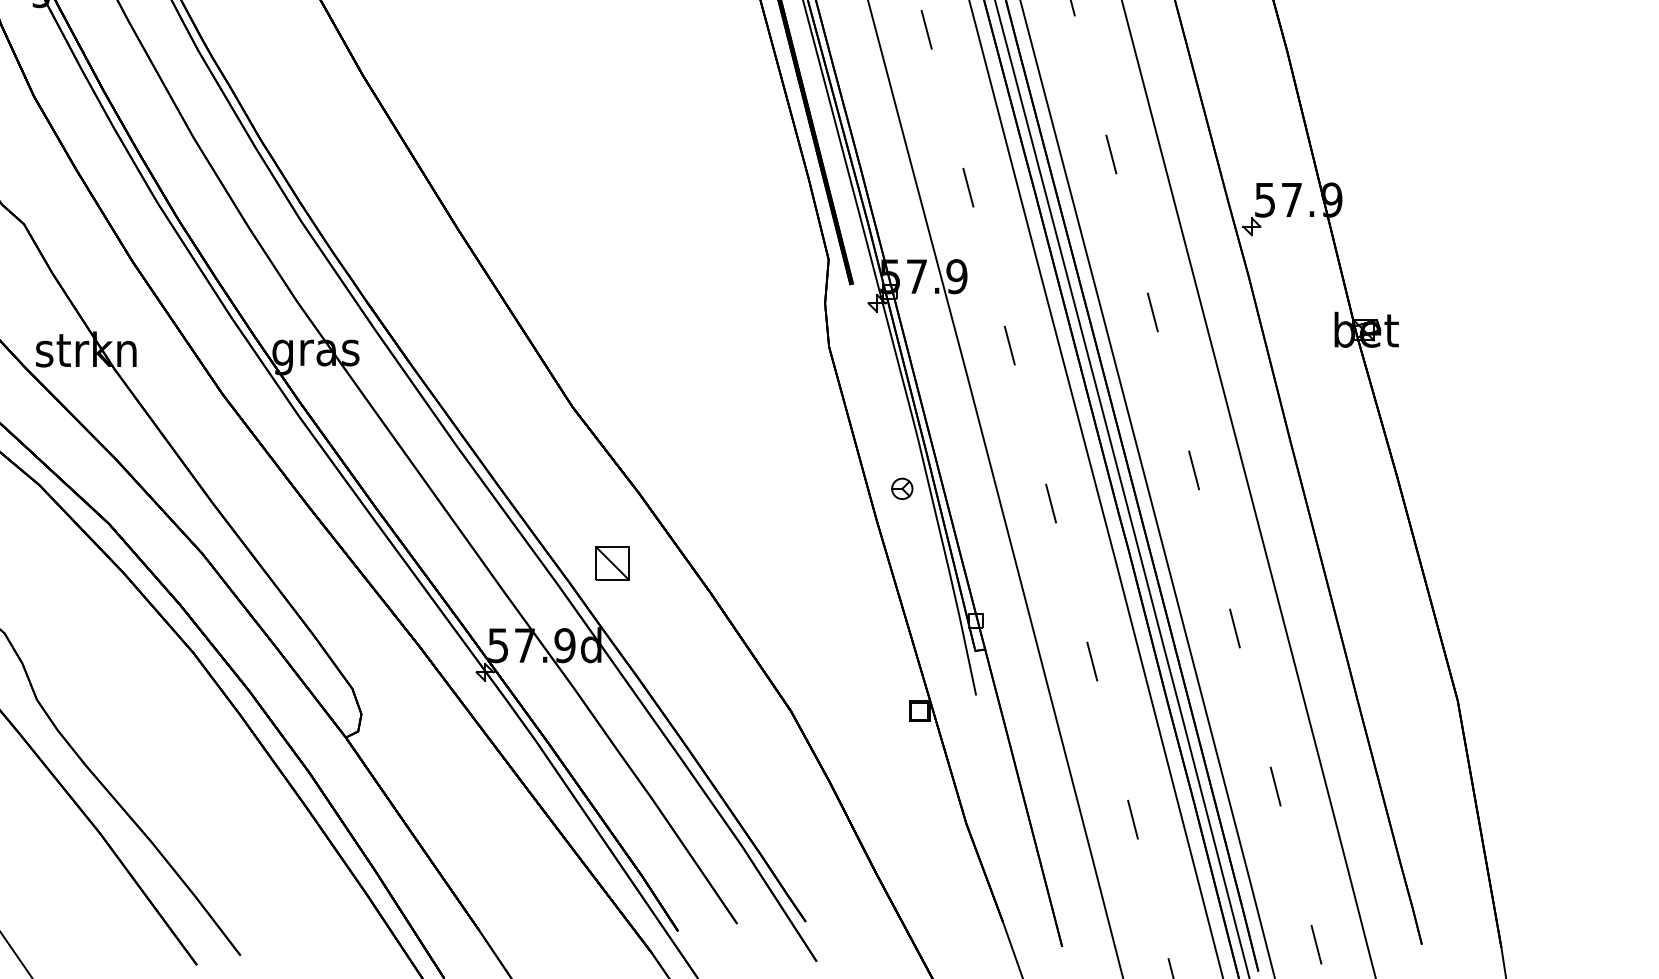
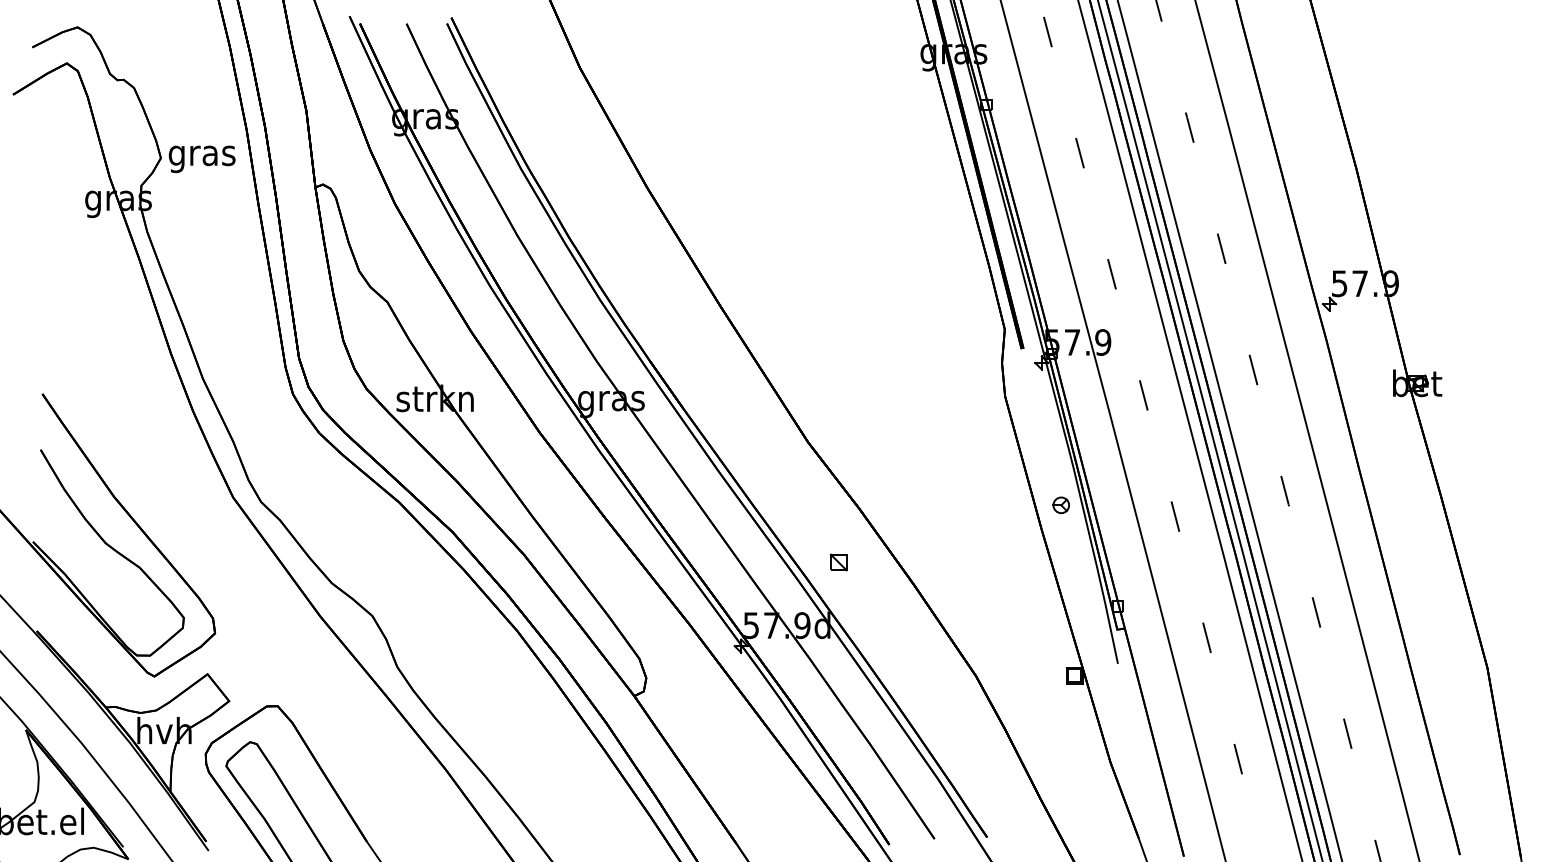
part: (611, 563) -> (838, 562), size x0.62

